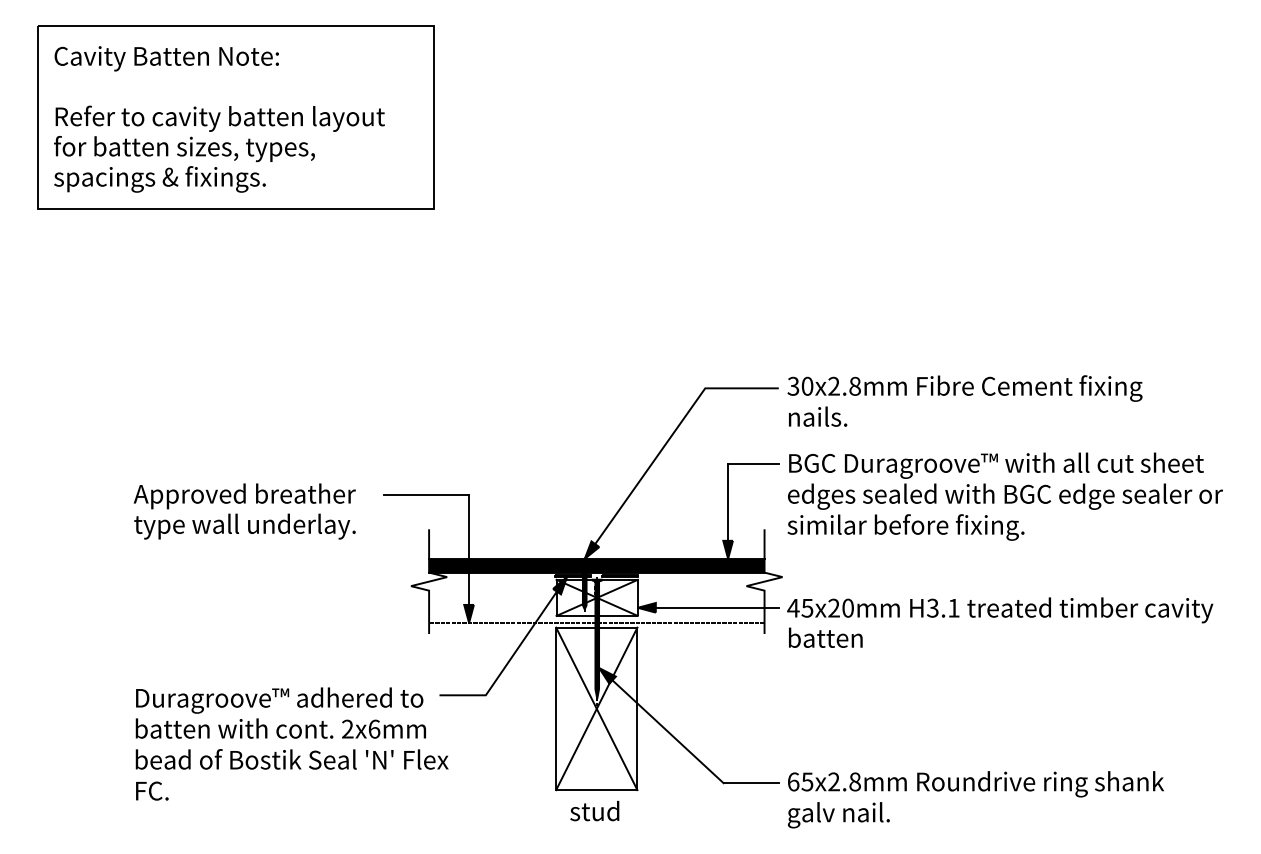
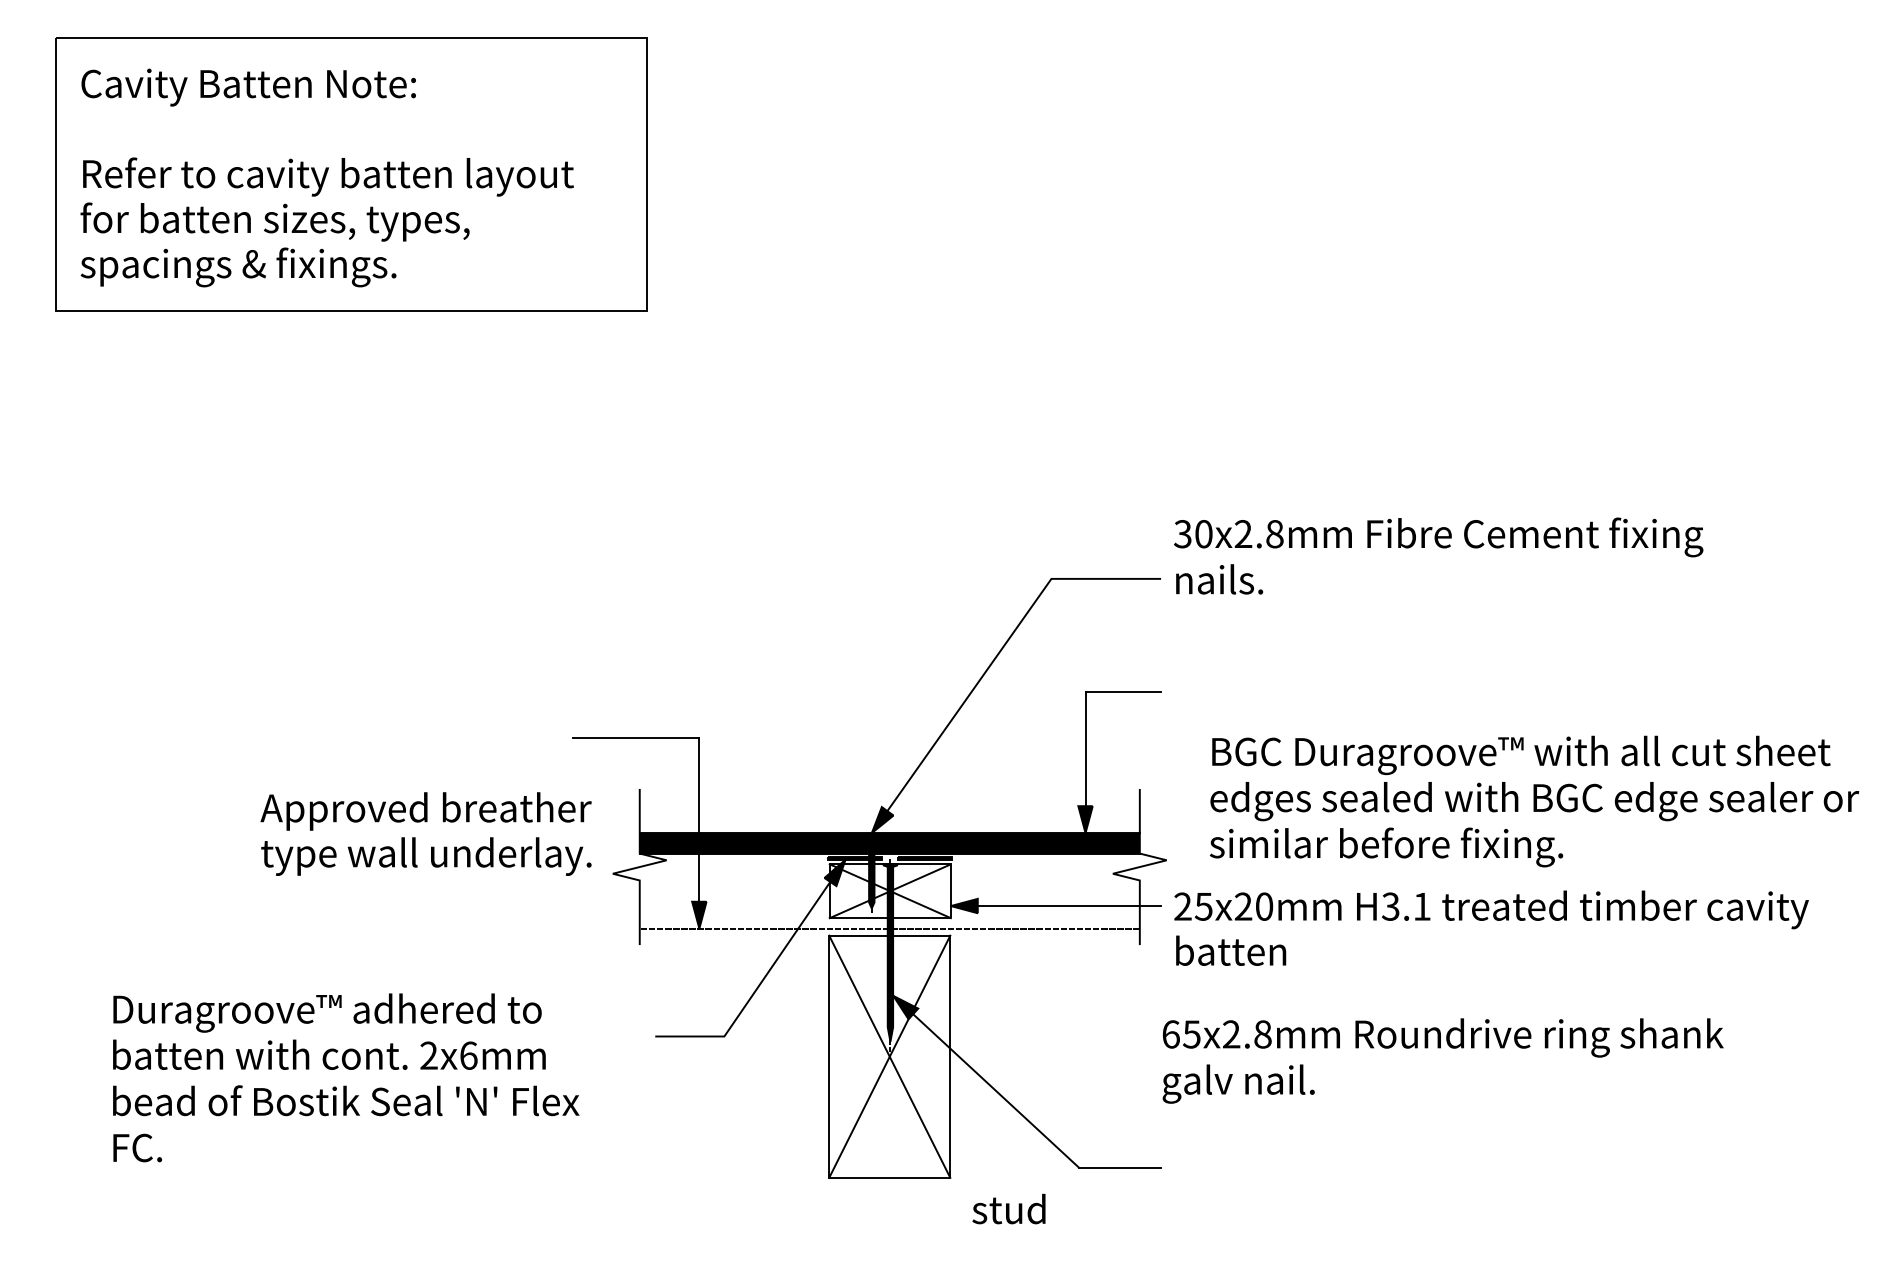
text: (964, 400) -> (1437, 555), moved
text: (1004, 496) -> (1533, 801), moved
text: (244, 511) -> (425, 834), moved
text: (793, 607) -> (1183, 905), 45x20mm -> 25x20mm
text: (291, 743) -> (345, 1077), moved
text: (975, 799) -> (1442, 1060), moved
text: (594, 810) -> (1008, 1208), moved

